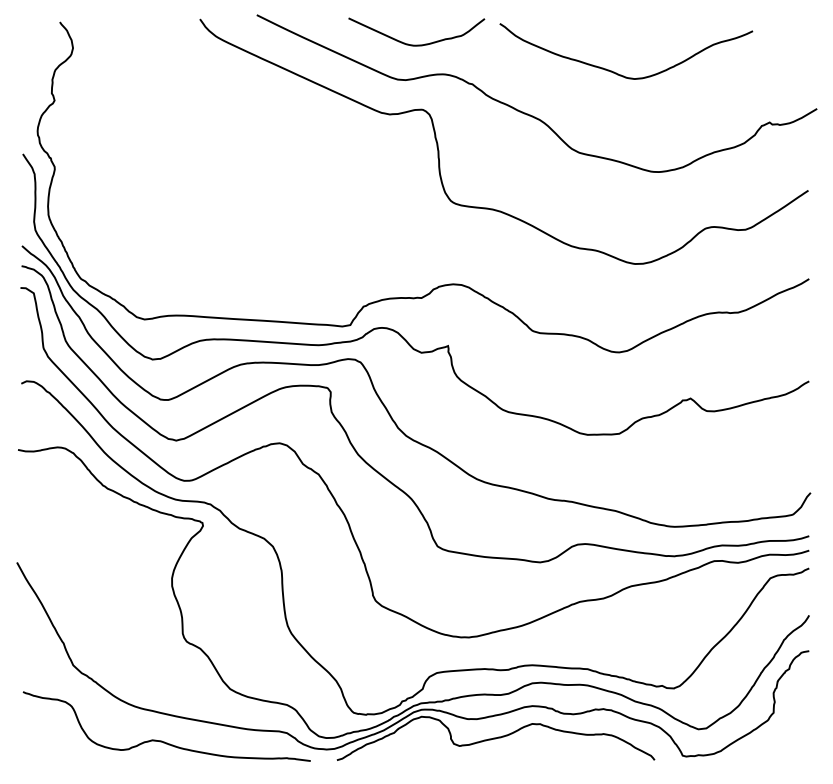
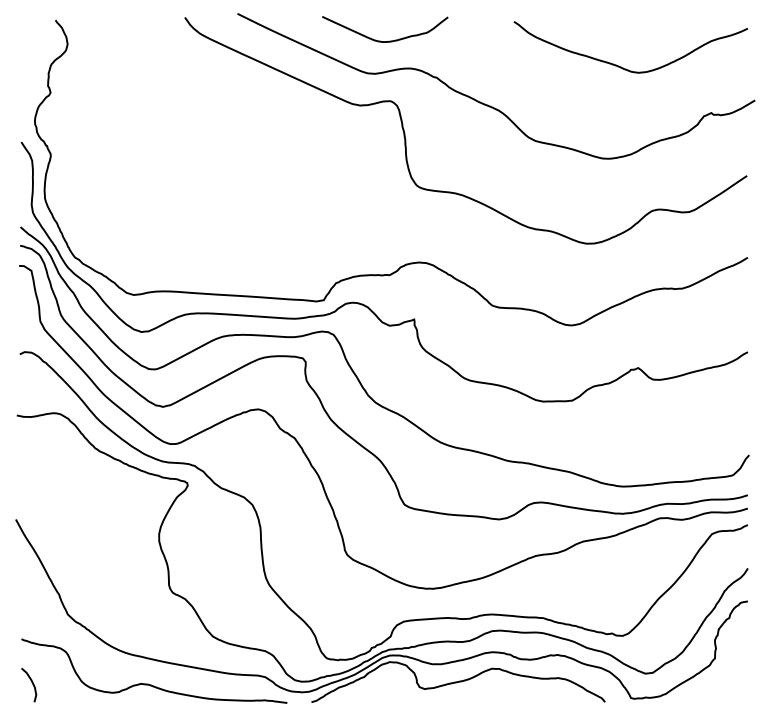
curve: (616, 72) -> (621, 66), moved
curve: (33, 738) -> (31, 682), added

